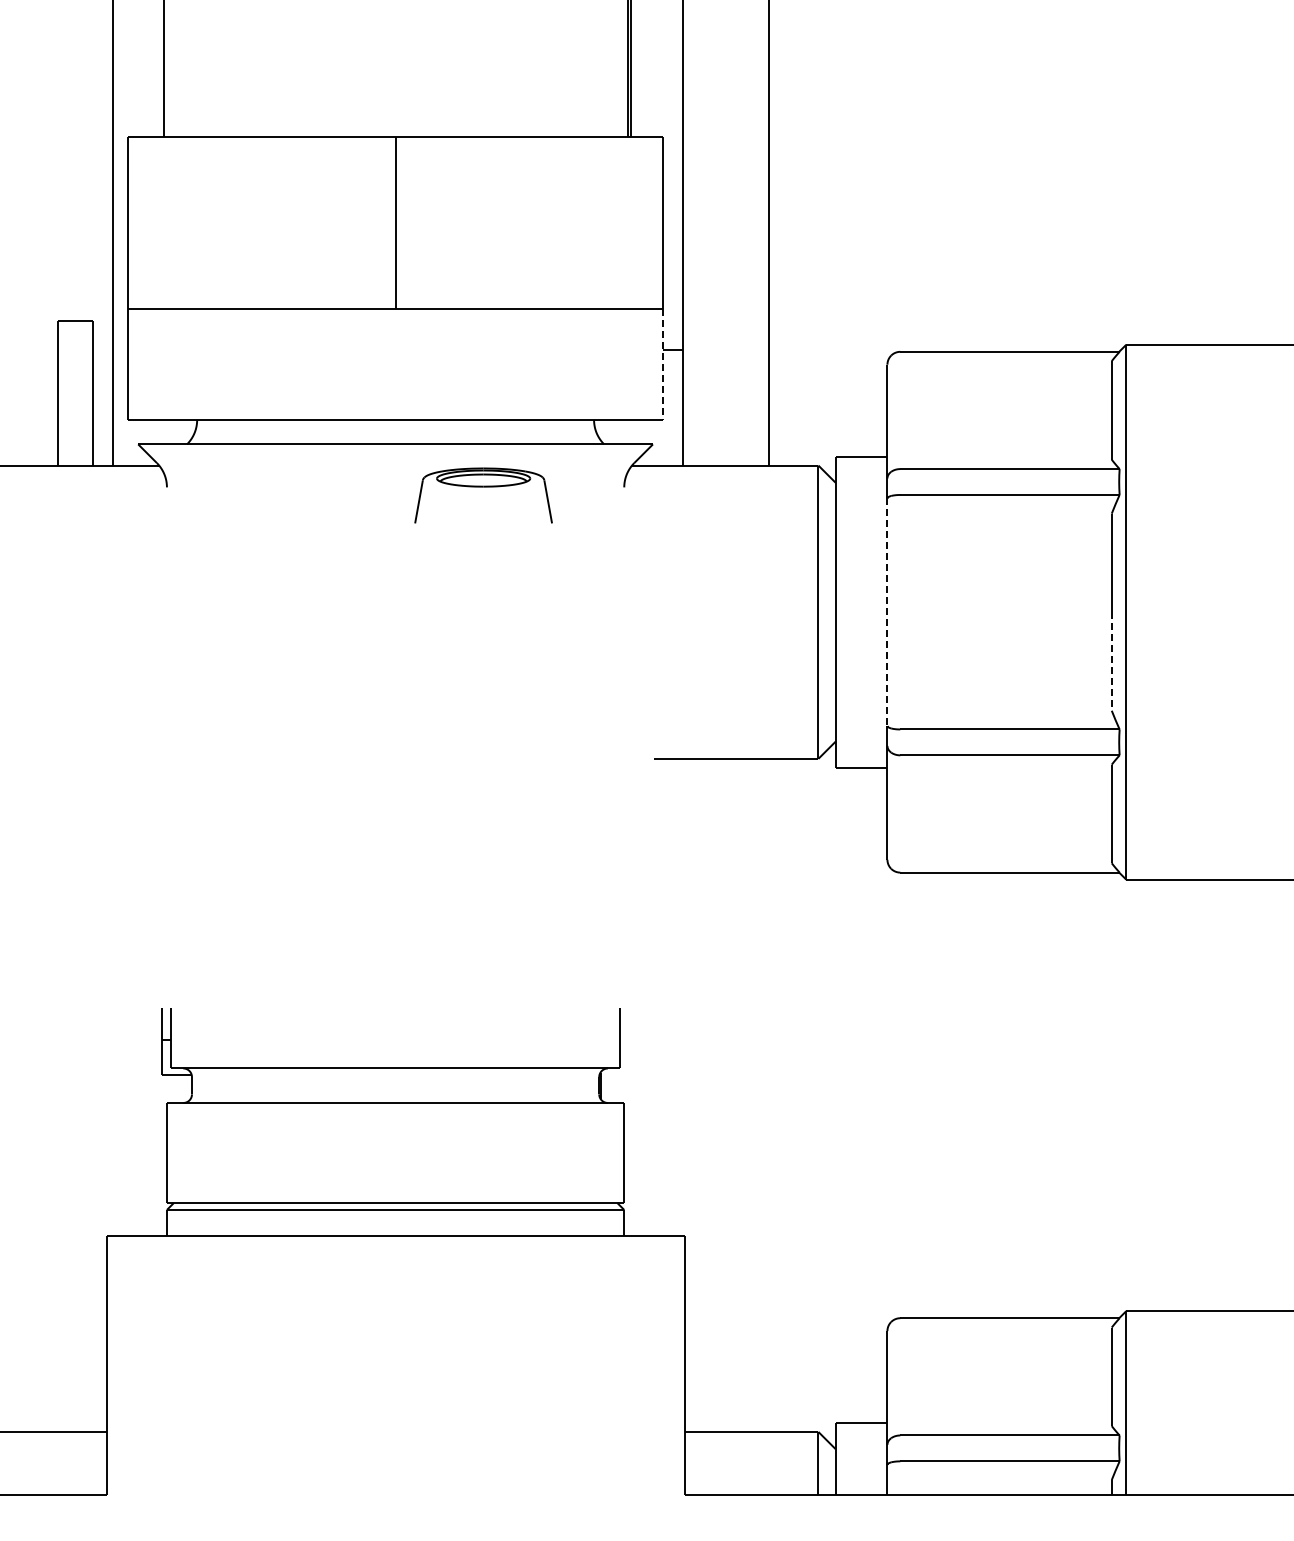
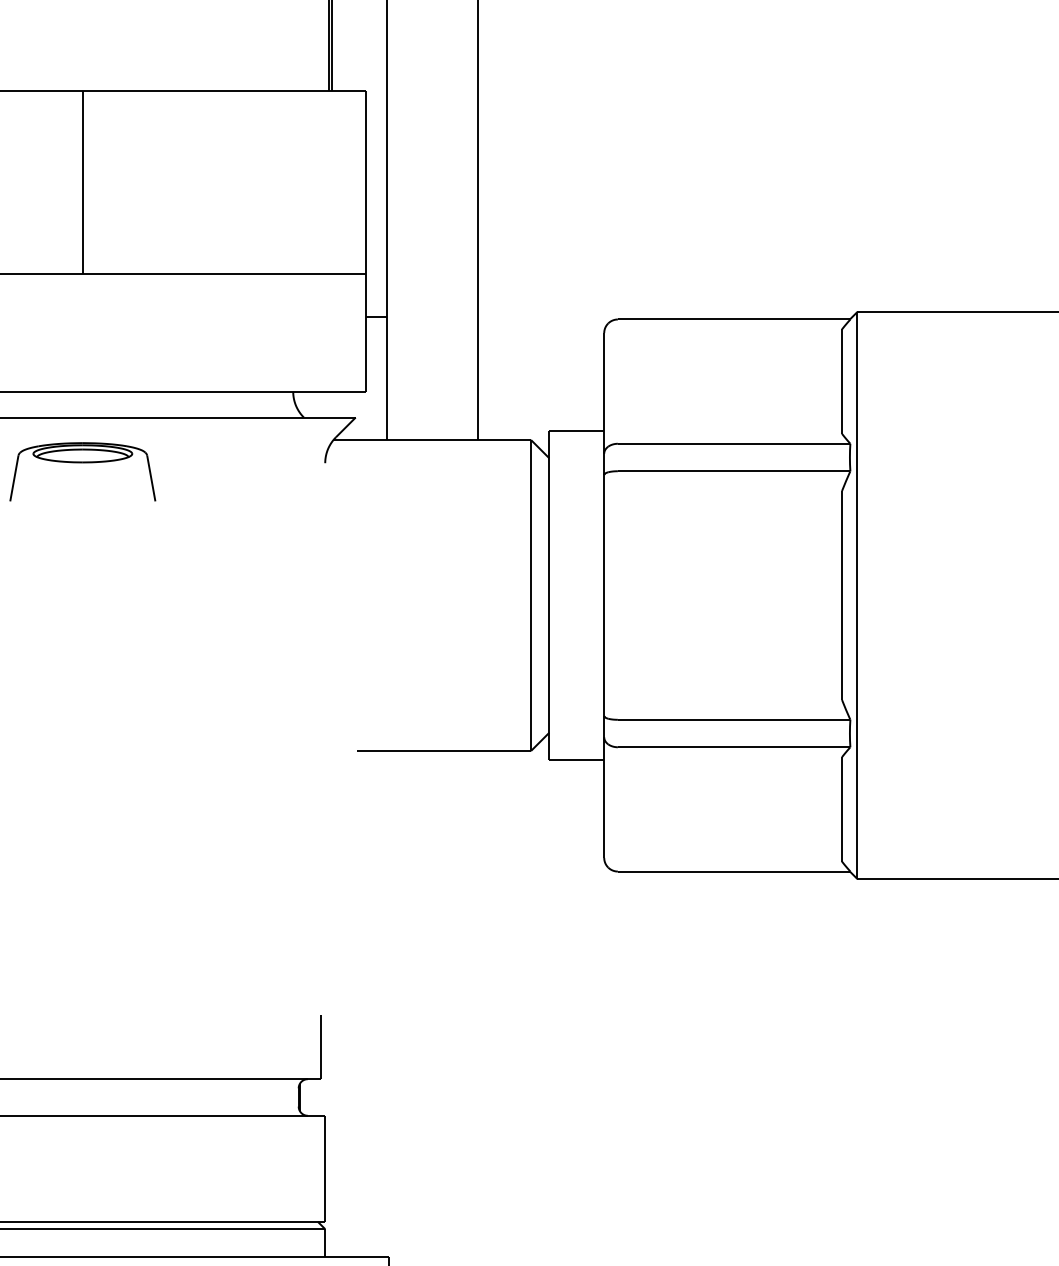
line: (663, 365) -> (366, 333), dashed -> solid
part: (483, 487) -> (82, 463), moved
line: (887, 612) -> (604, 595), dashed -> solid
line: (1111, 661) -> (841, 647), dashed -> solid

